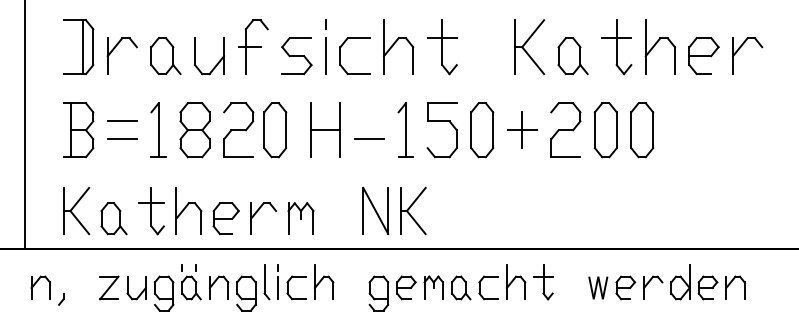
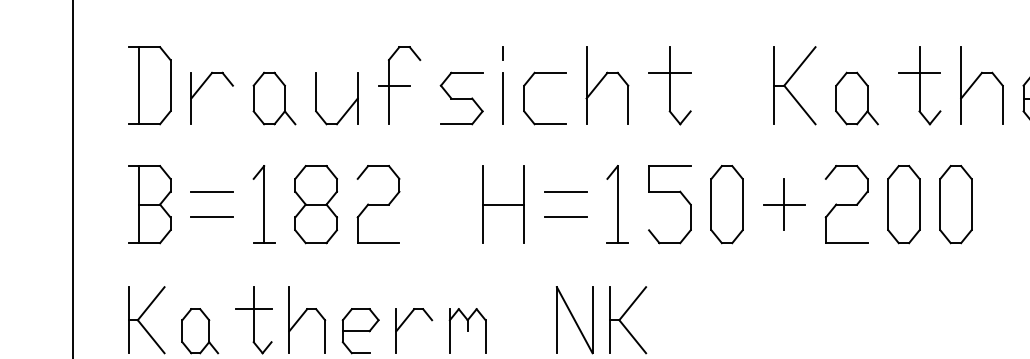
line: (83, 47) -> (139, 86), moved
line: (369, 121) -> (565, 192), added
part: (275, 130) -> (431, 204), removed

